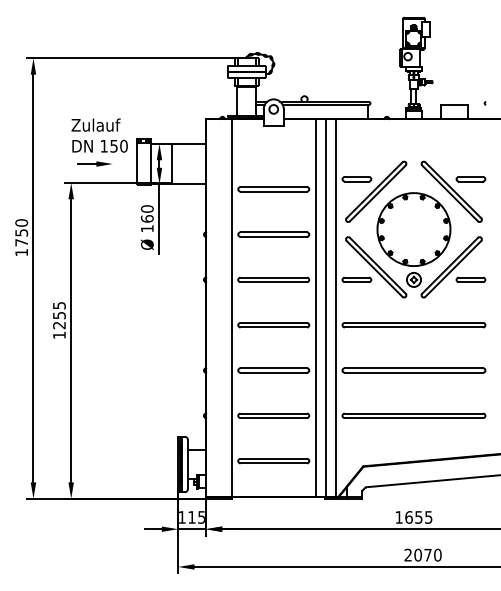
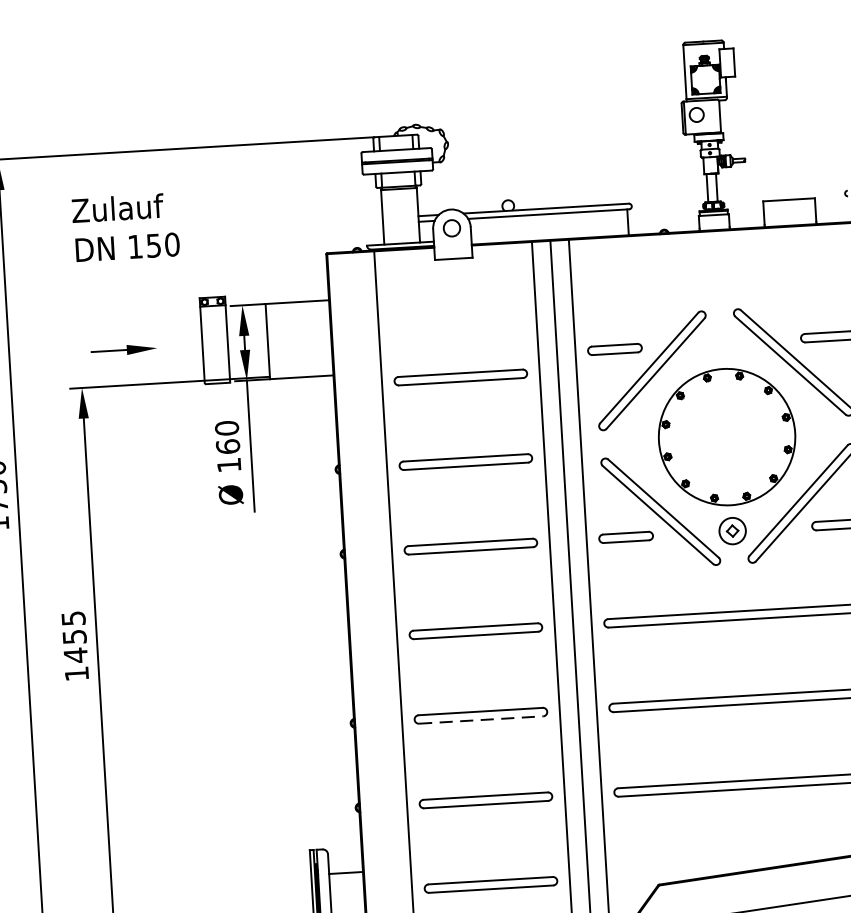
text: (99, 135) -> (125, 227), moved
text: (59, 325) -> (75, 655), 1255 -> 1455
line: (274, 372) -> (482, 719), solid -> dashed

